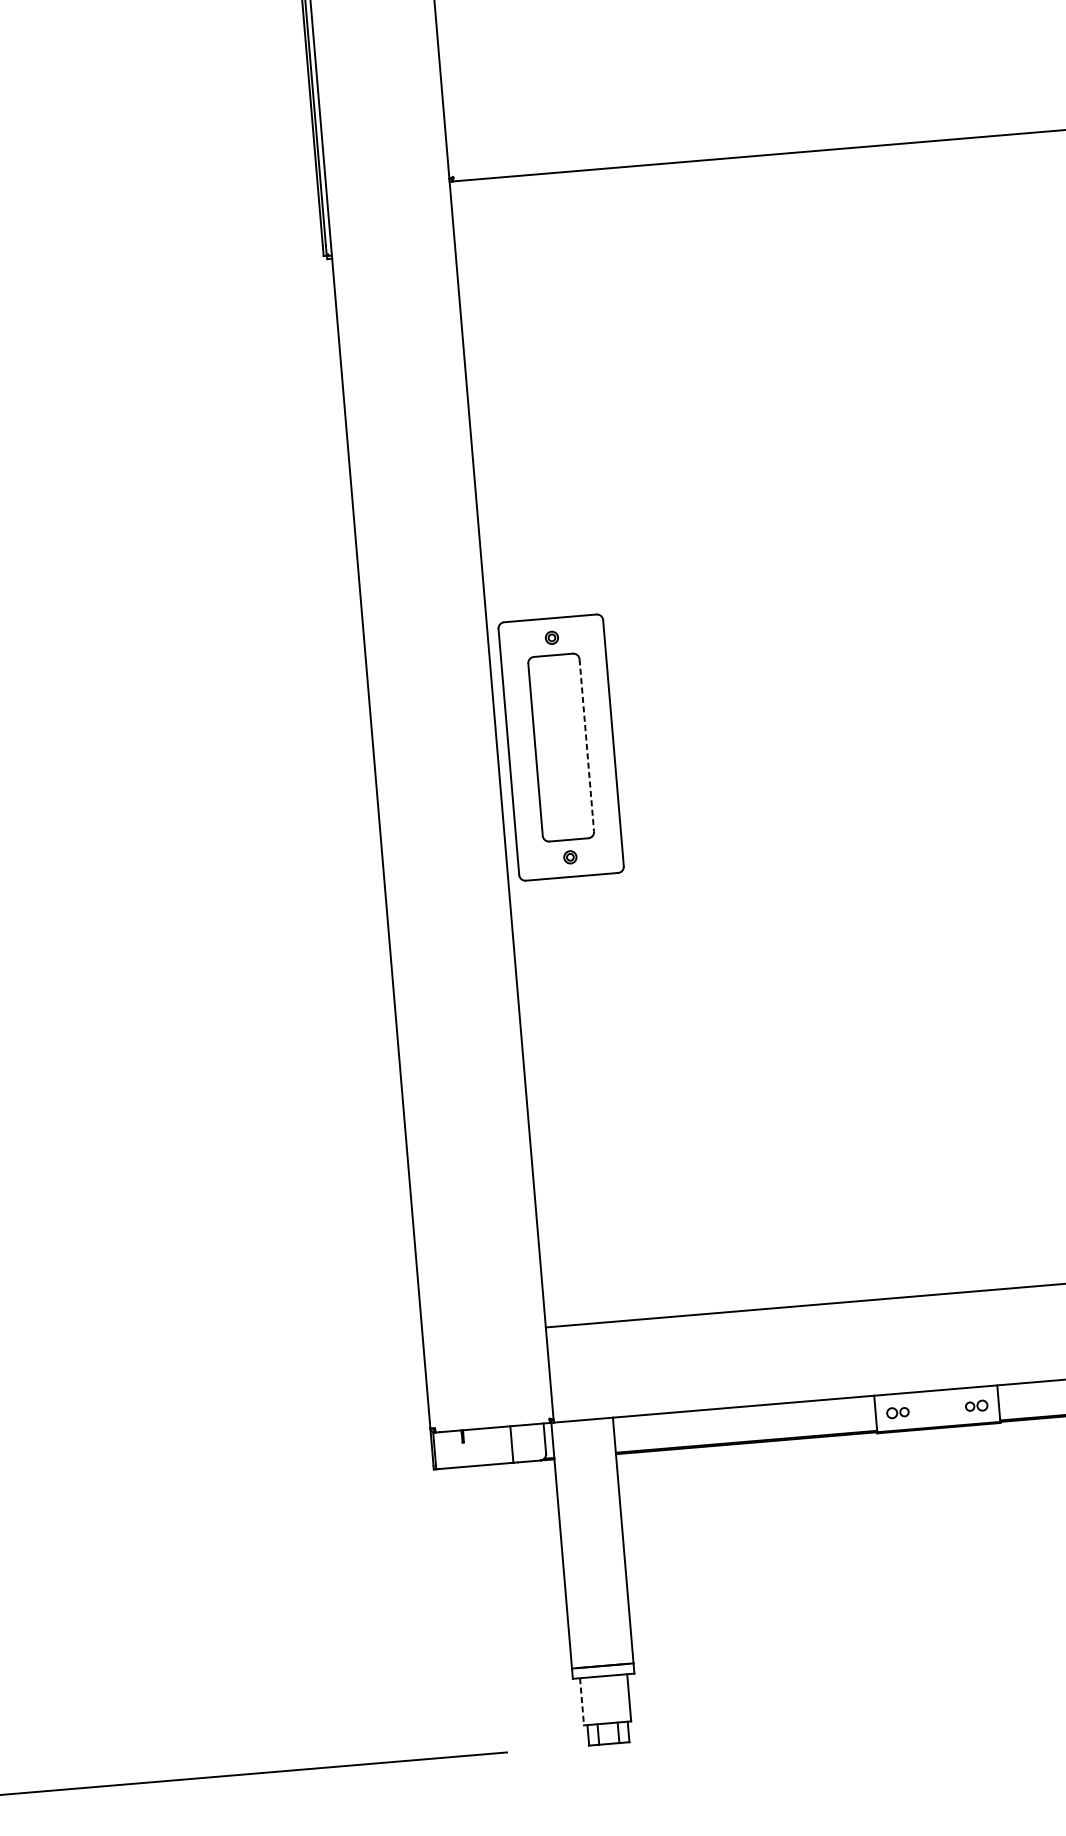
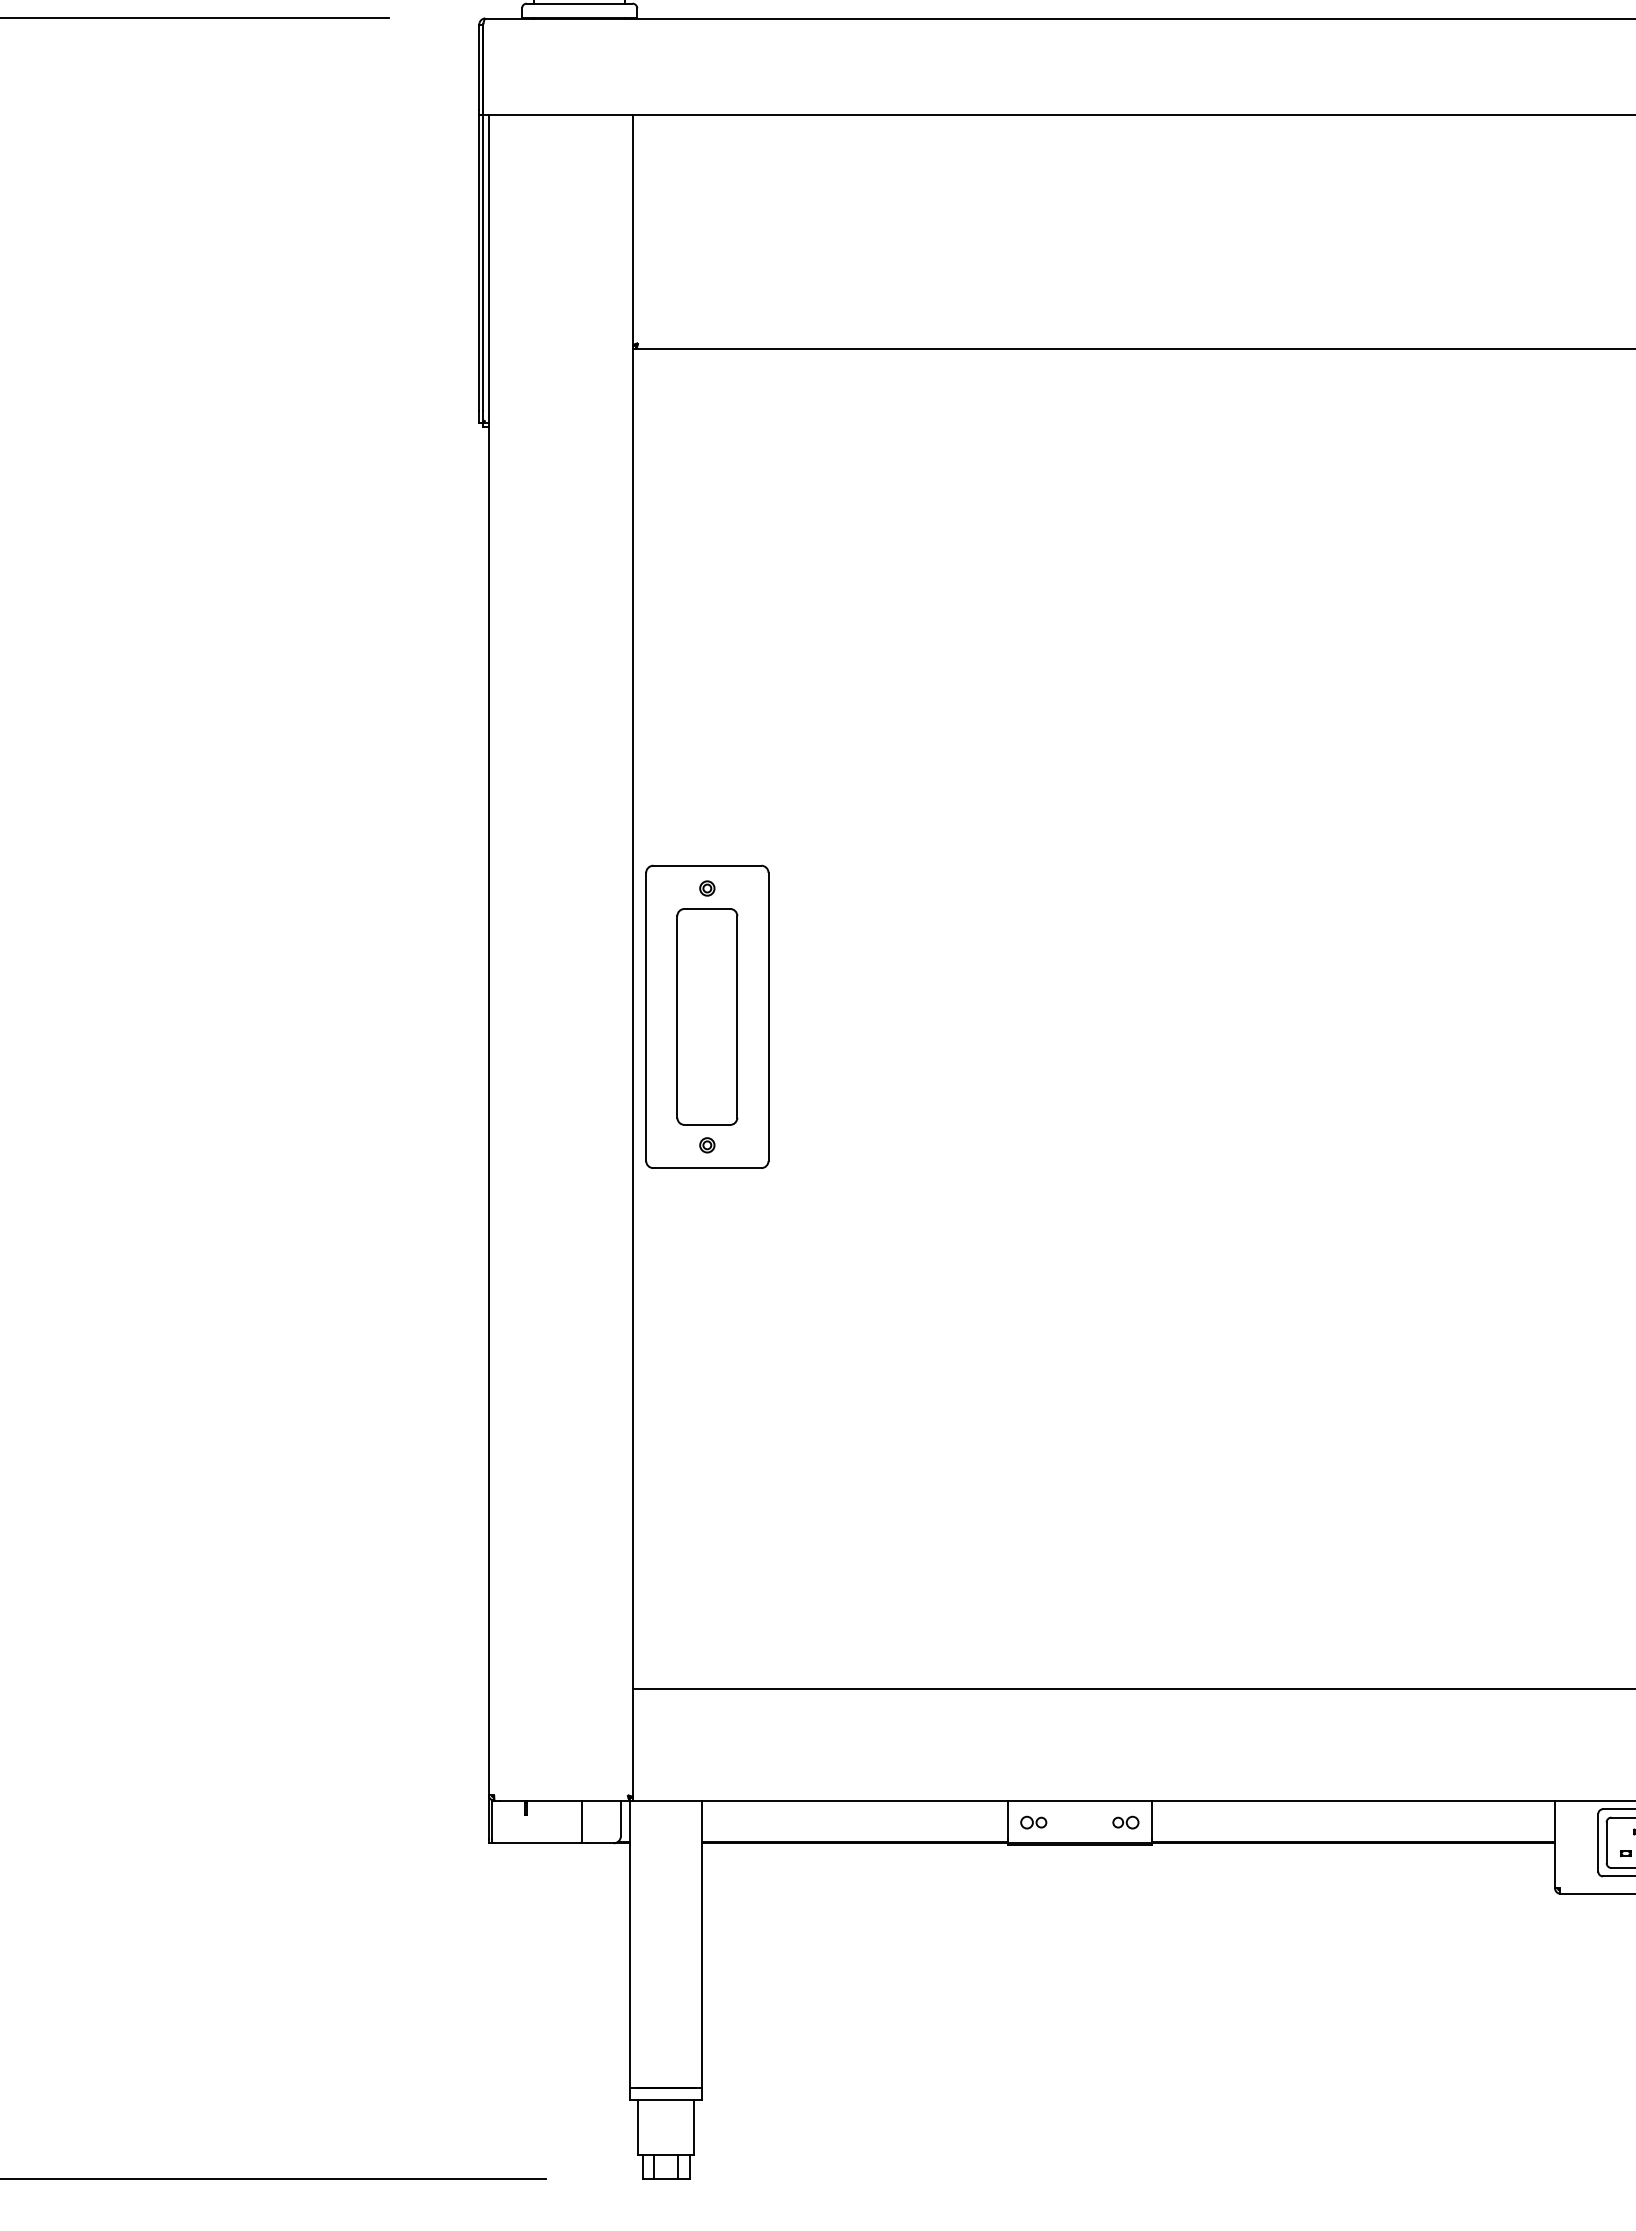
line: (586, 745) -> (737, 1016), dashed -> solid
line: (582, 1701) -> (638, 2127), dashed -> solid

